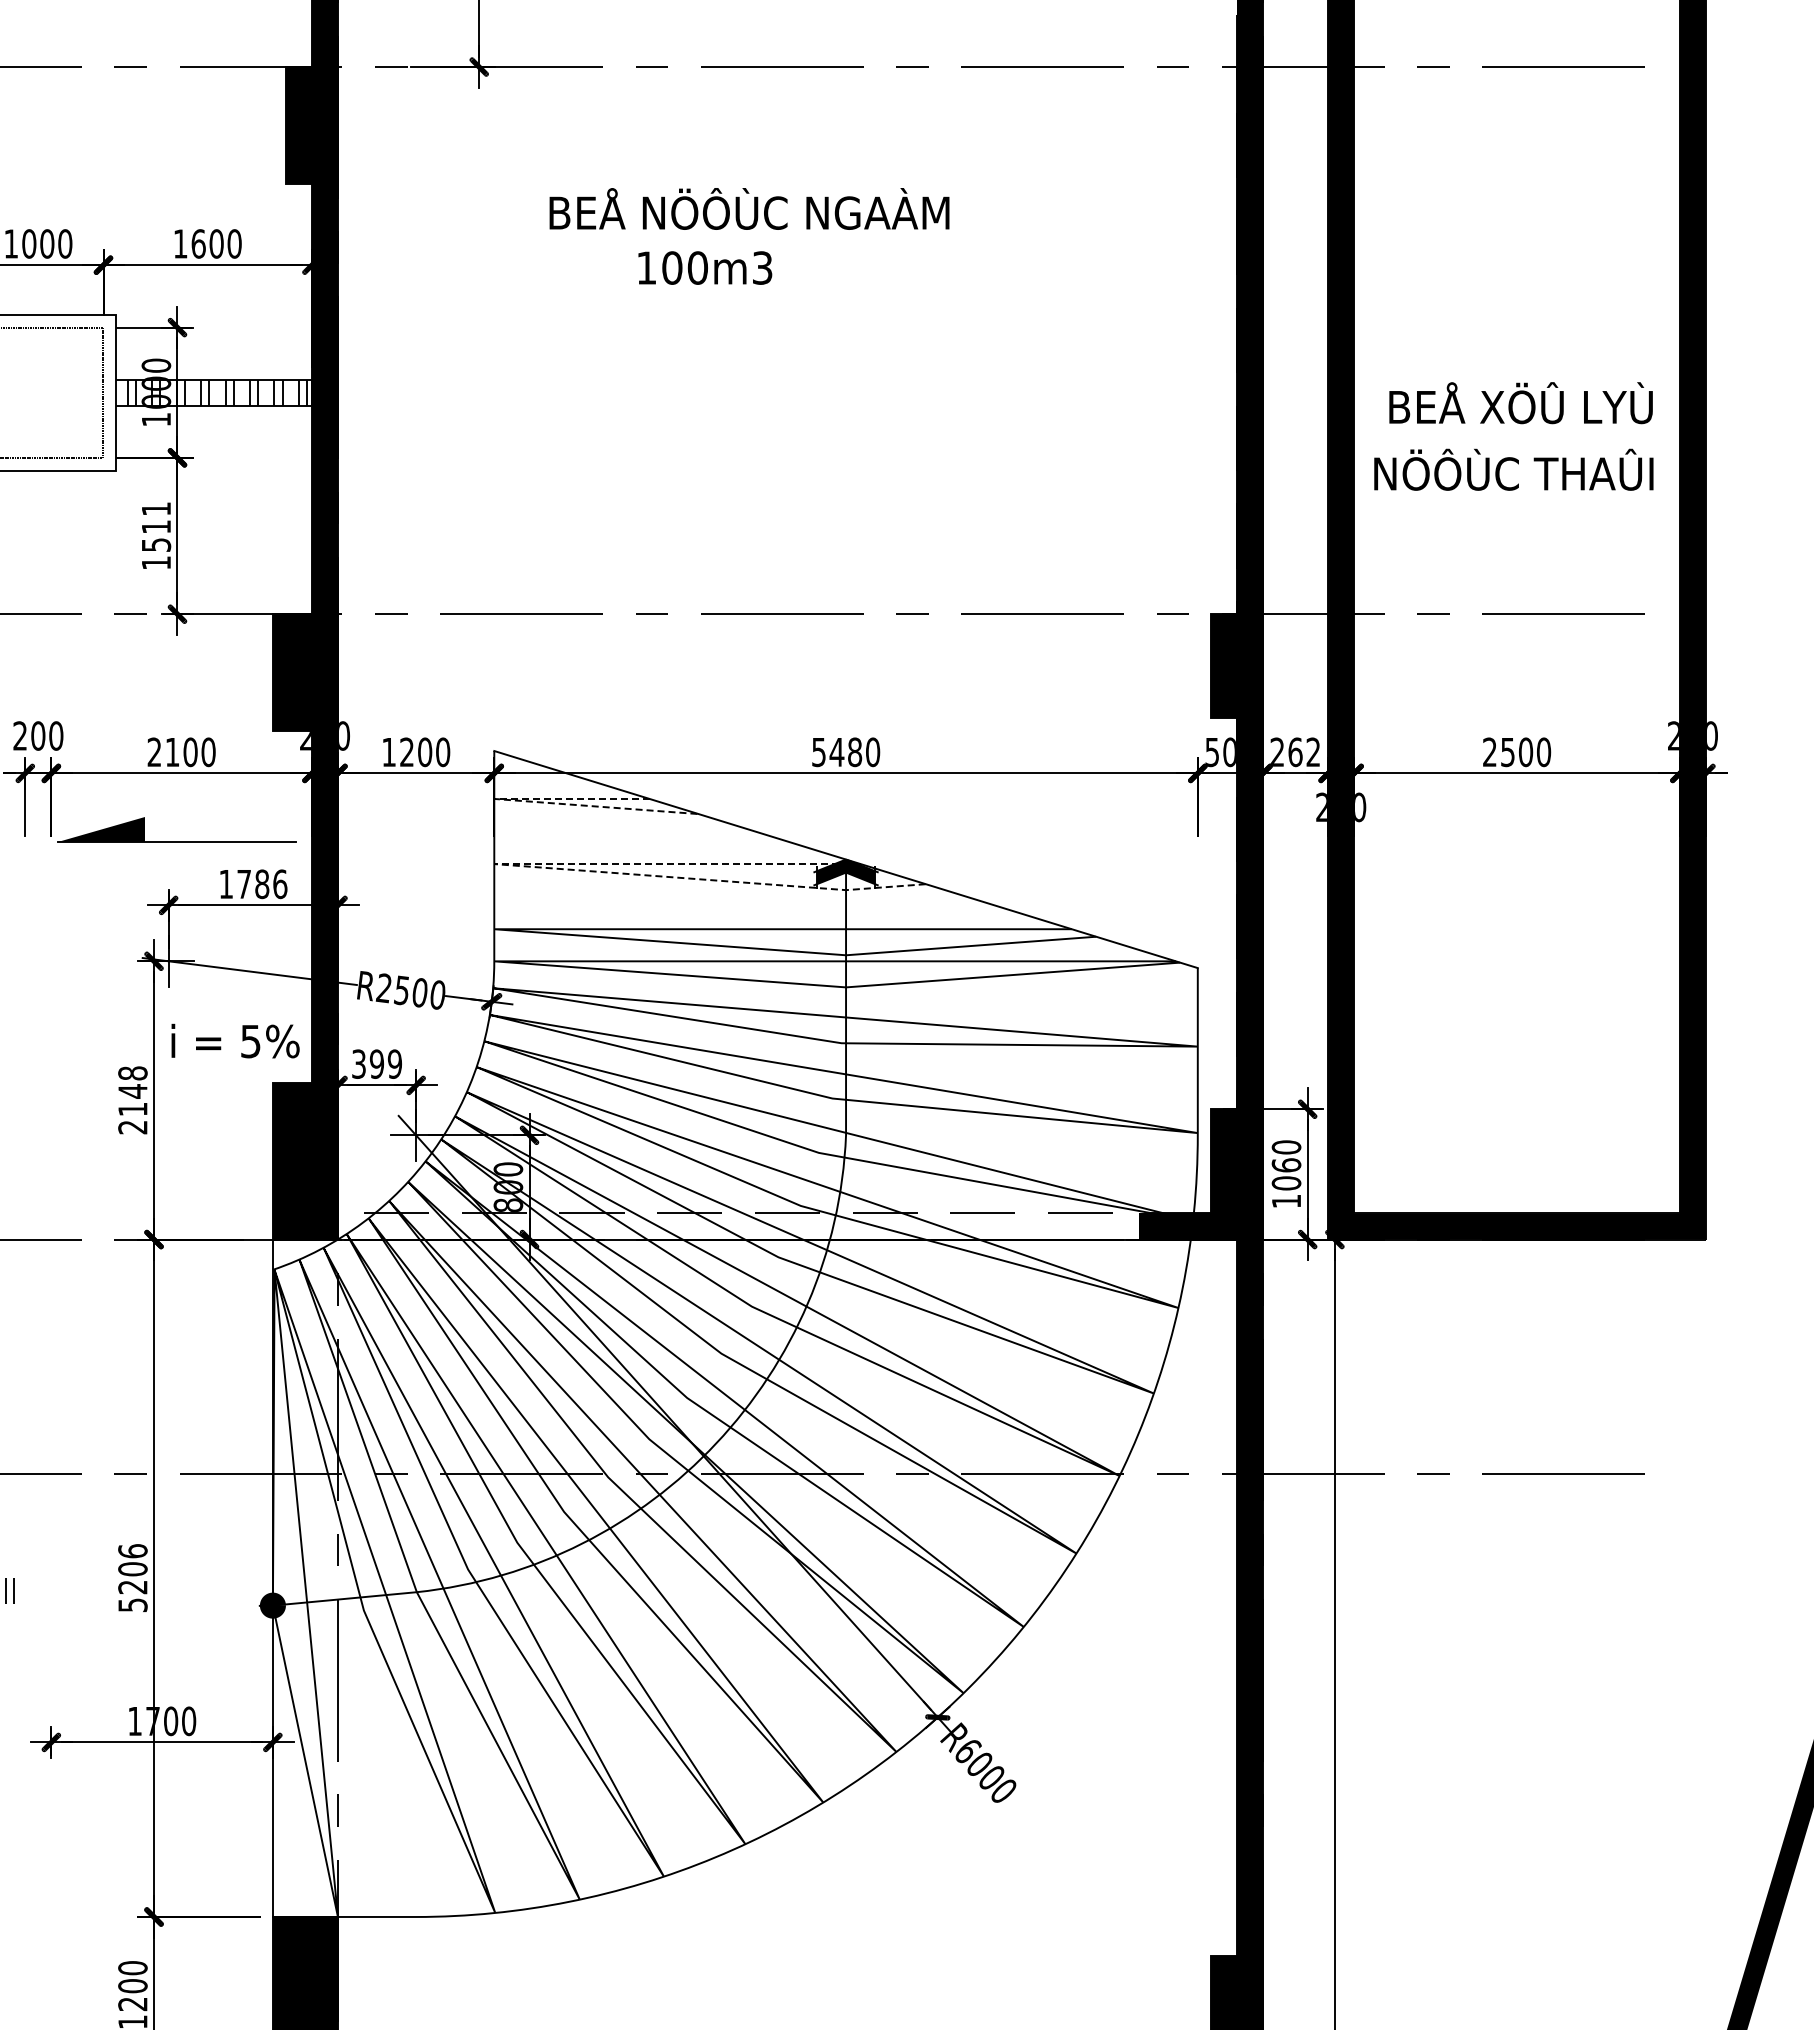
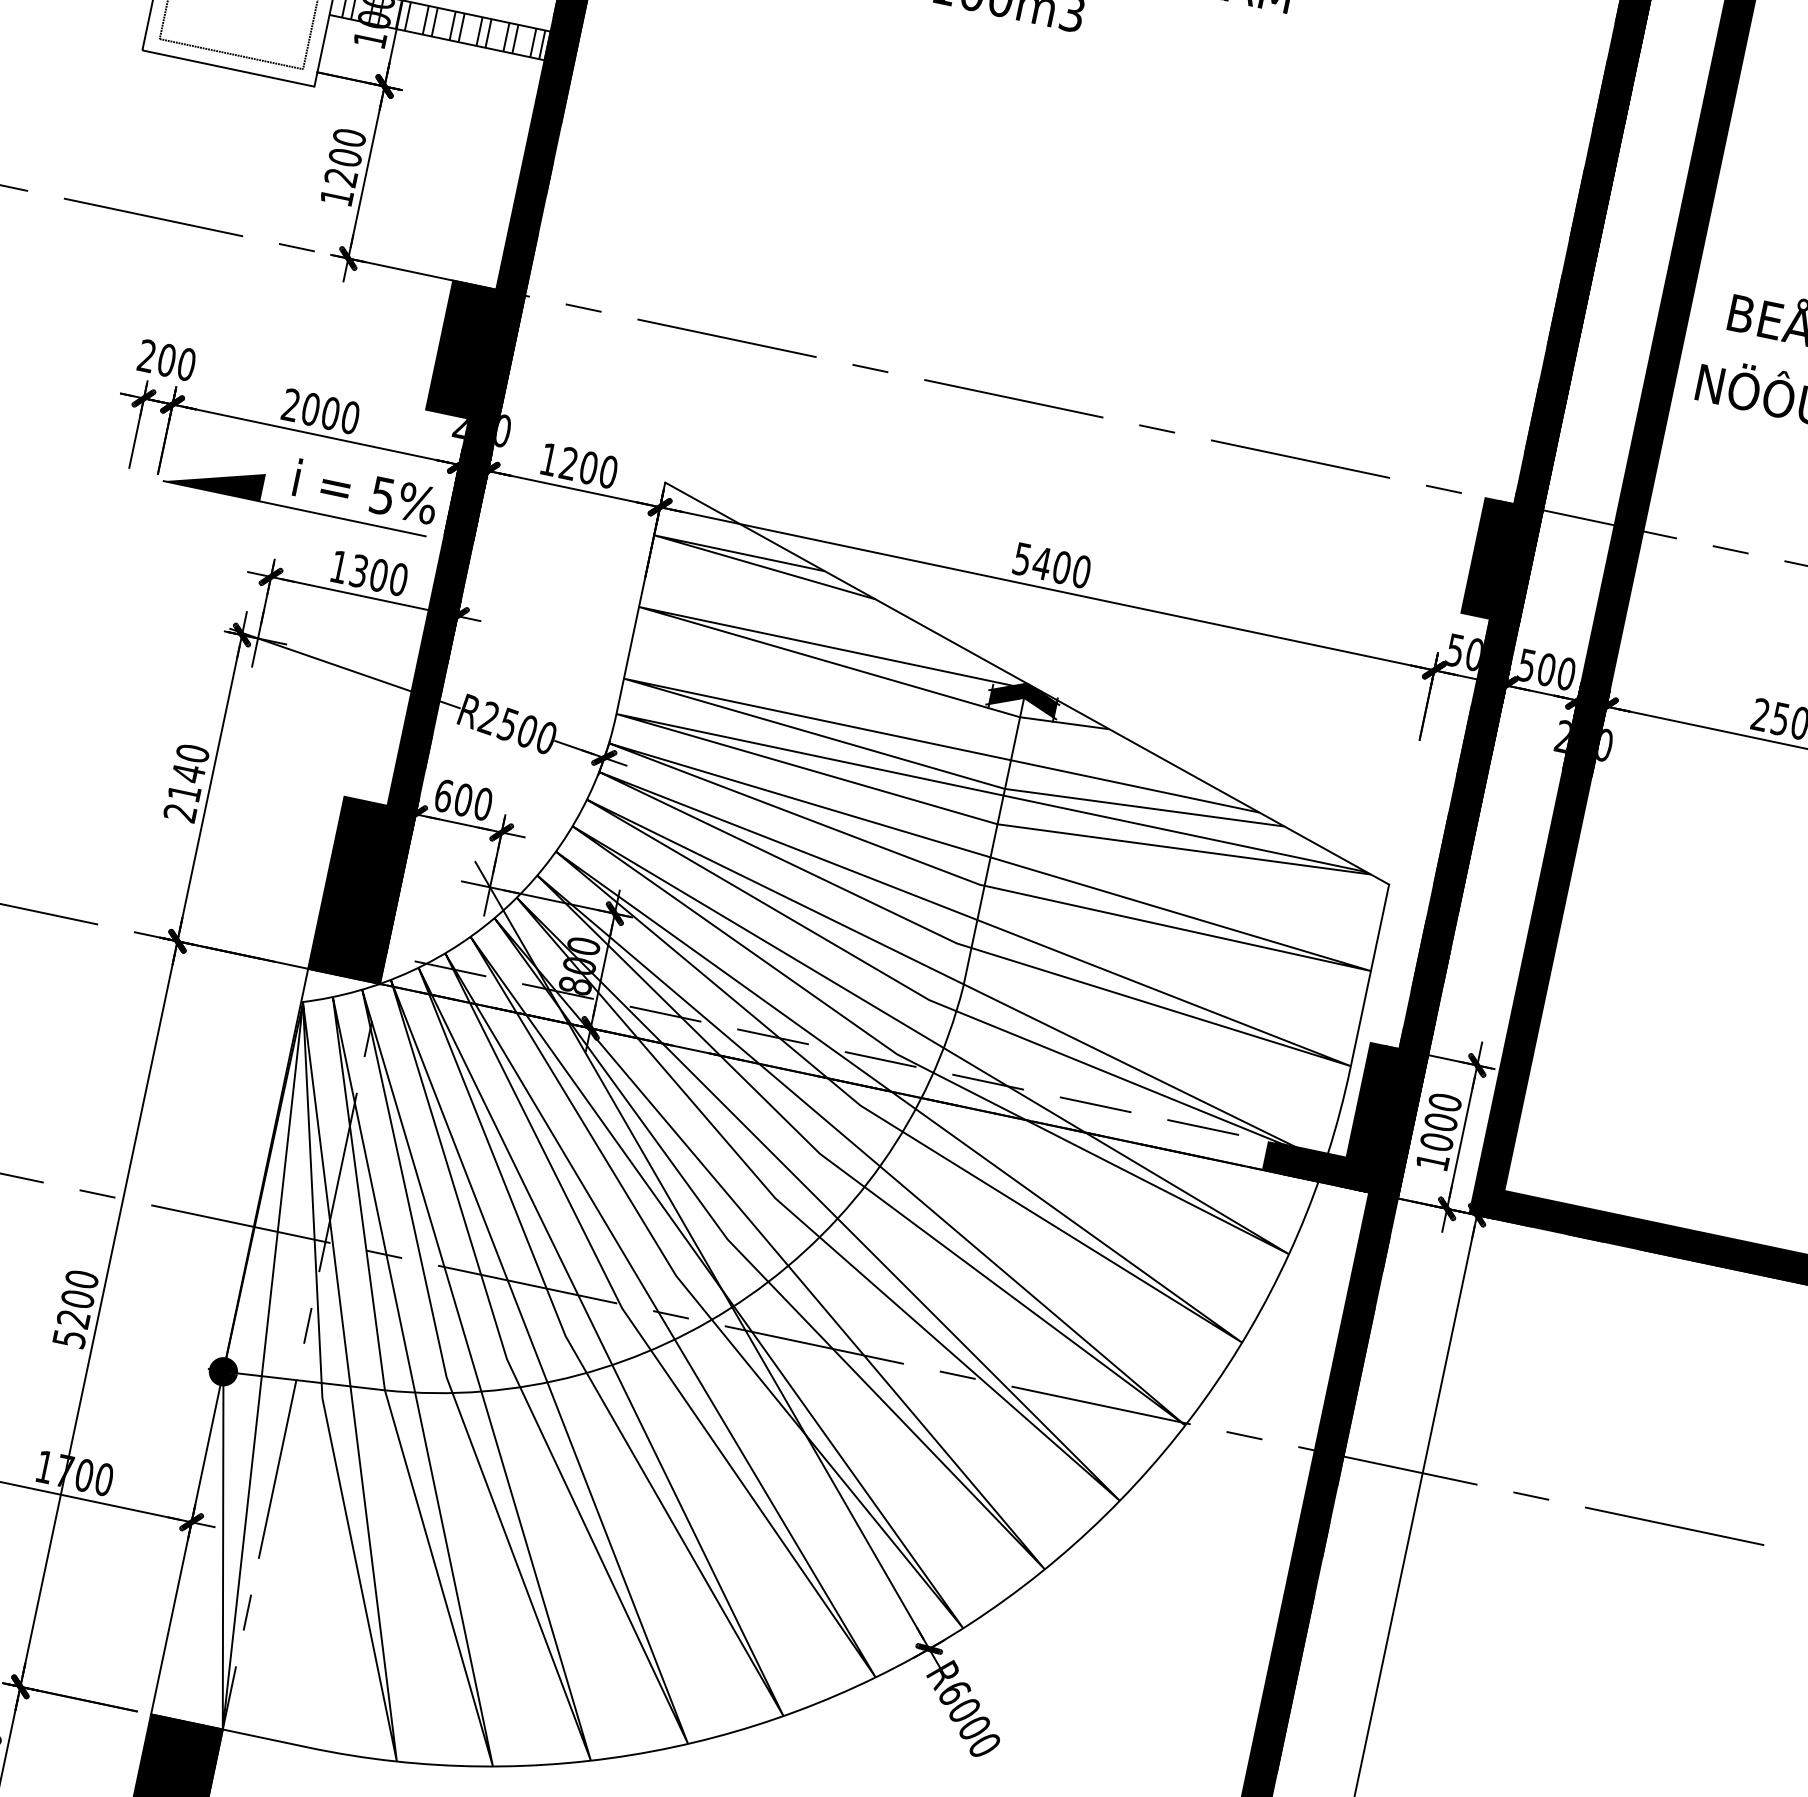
text: (156, 526) -> (345, 157), 1511 -> 1200
text: (172, 752) -> (310, 409), 2100 -> 2000
text: (855, 752) -> (1062, 567), 5480 -> 5400
text: (1295, 752) -> (1546, 670), 262 -> 500
line: (518, 800) -> (680, 542), dashed -> solid
line: (528, 866) -> (676, 617), dashed -> solid
text: (262, 884) -> (379, 575), 1786 -> 1300
text: (235, 1040) -> (365, 491), moved
text: (377, 1063) -> (464, 799), 399 -> 600
text: (132, 1073) -> (192, 753), 2148 -> 2140
text: (1286, 1165) -> (1440, 1122), 1060 -> 1000
text: (132, 1551) -> (81, 1279), 5206 -> 5200

